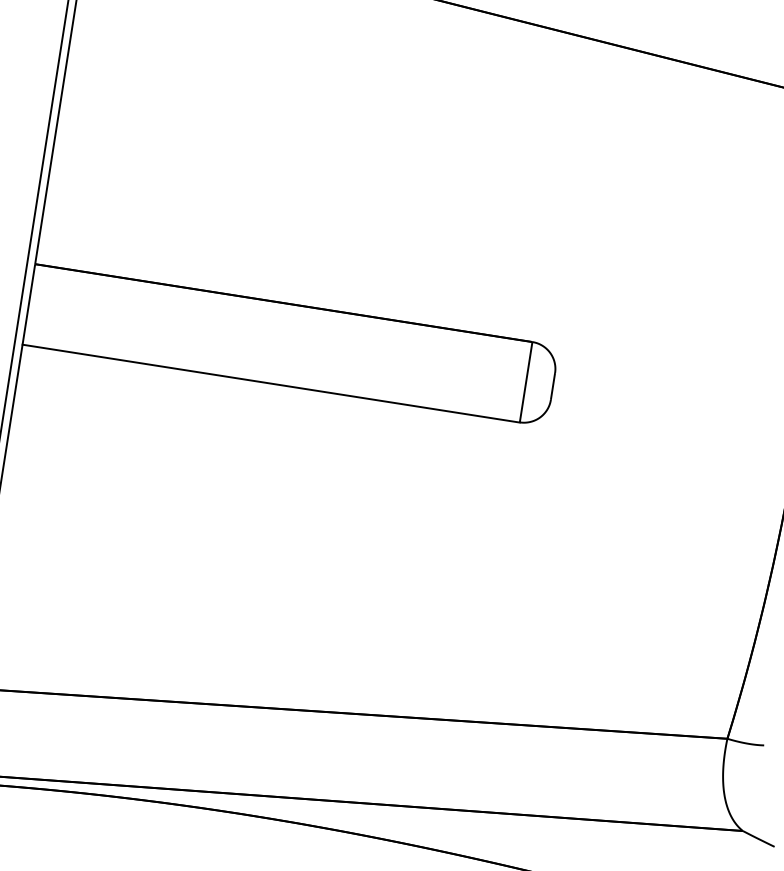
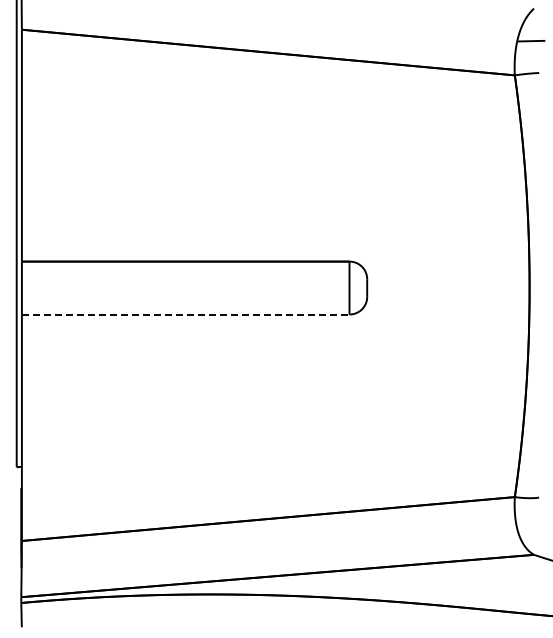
line: (270, 383) -> (185, 314), solid -> dashed

